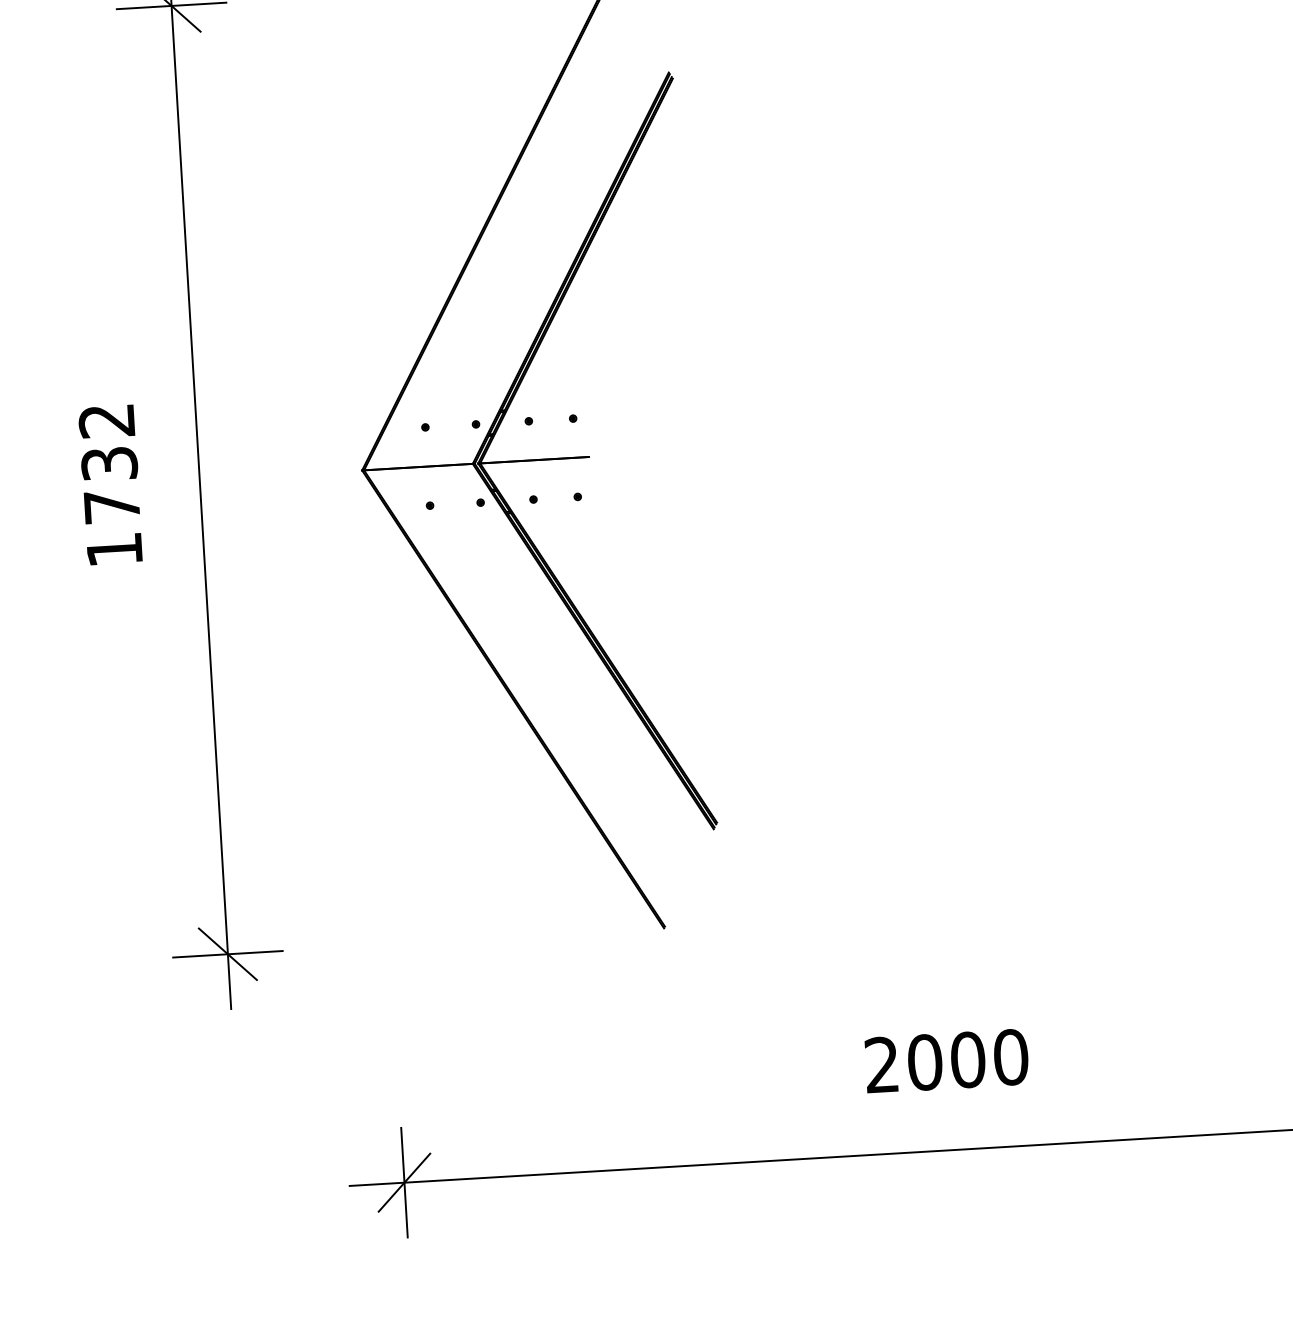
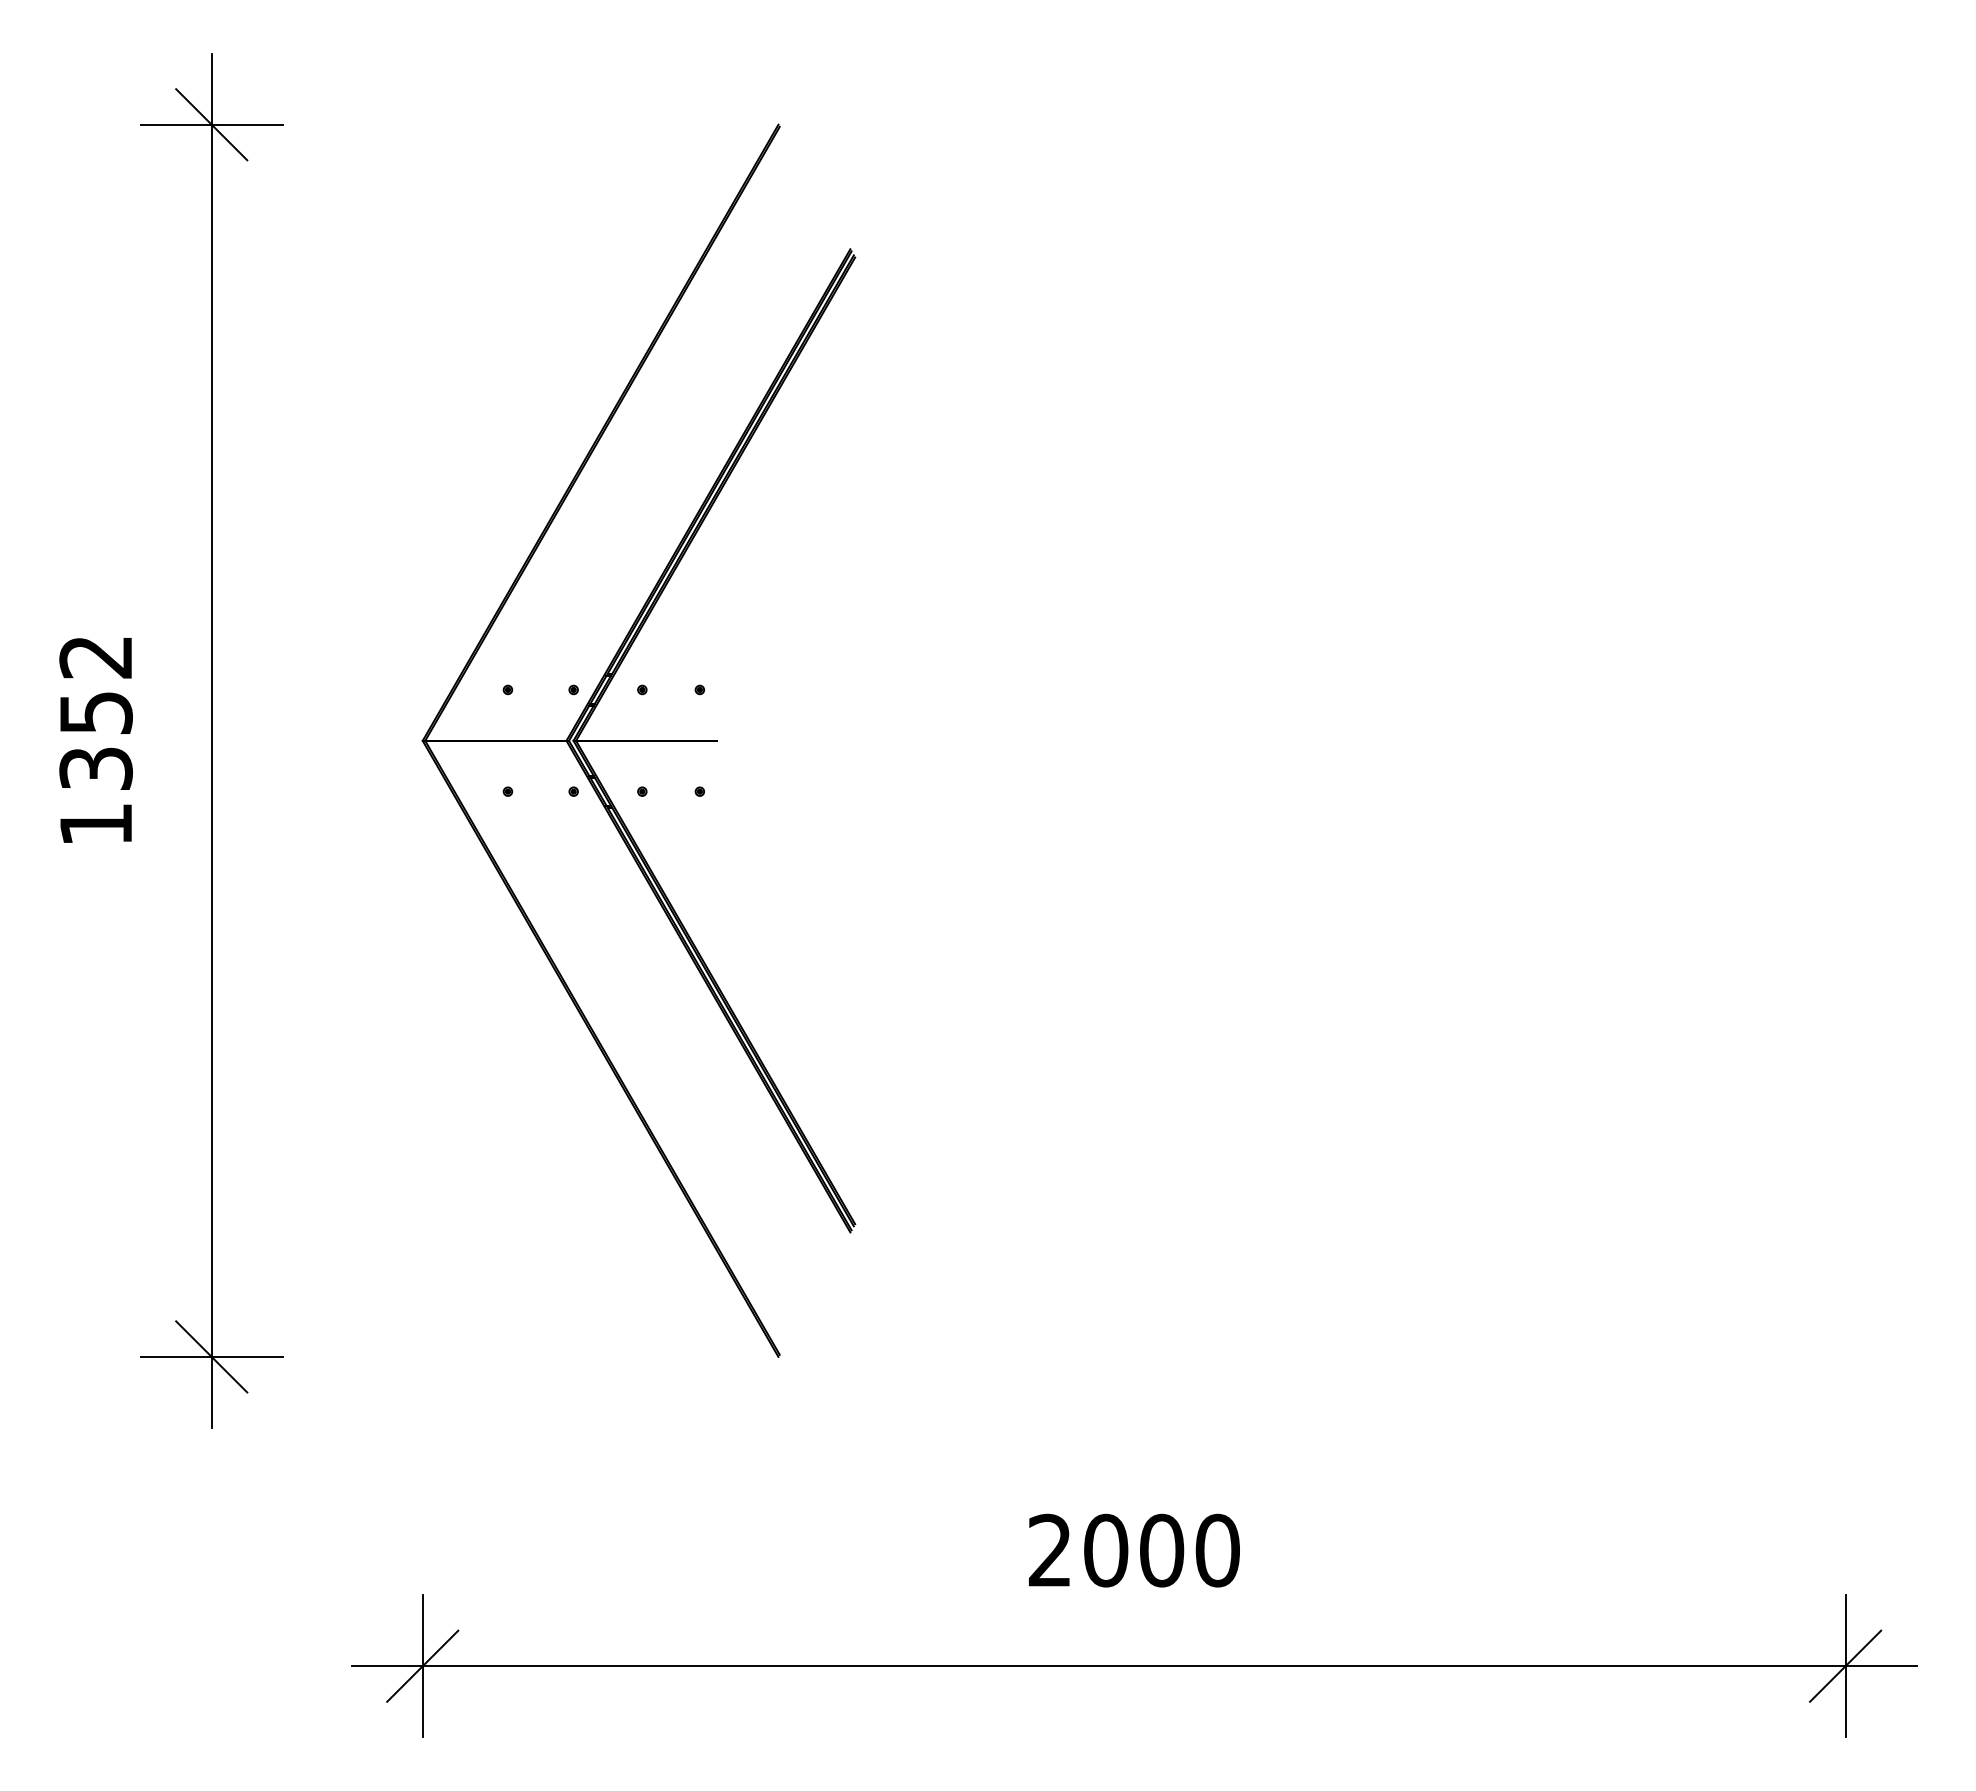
text: (110, 485) -> (95, 740), 1732 -> 1352

